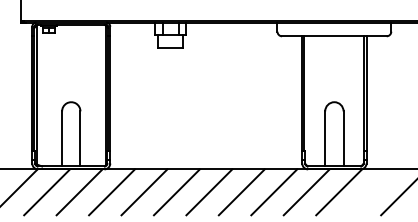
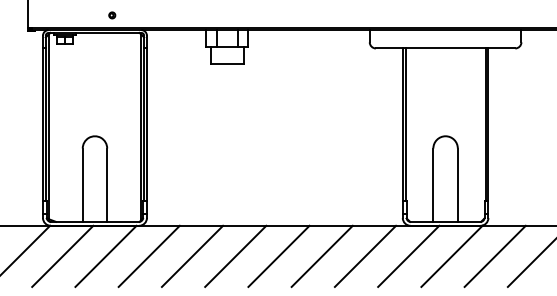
part: (84, 11) -> (112, 15), added
line: (371, 191) -> (494, 255), added

